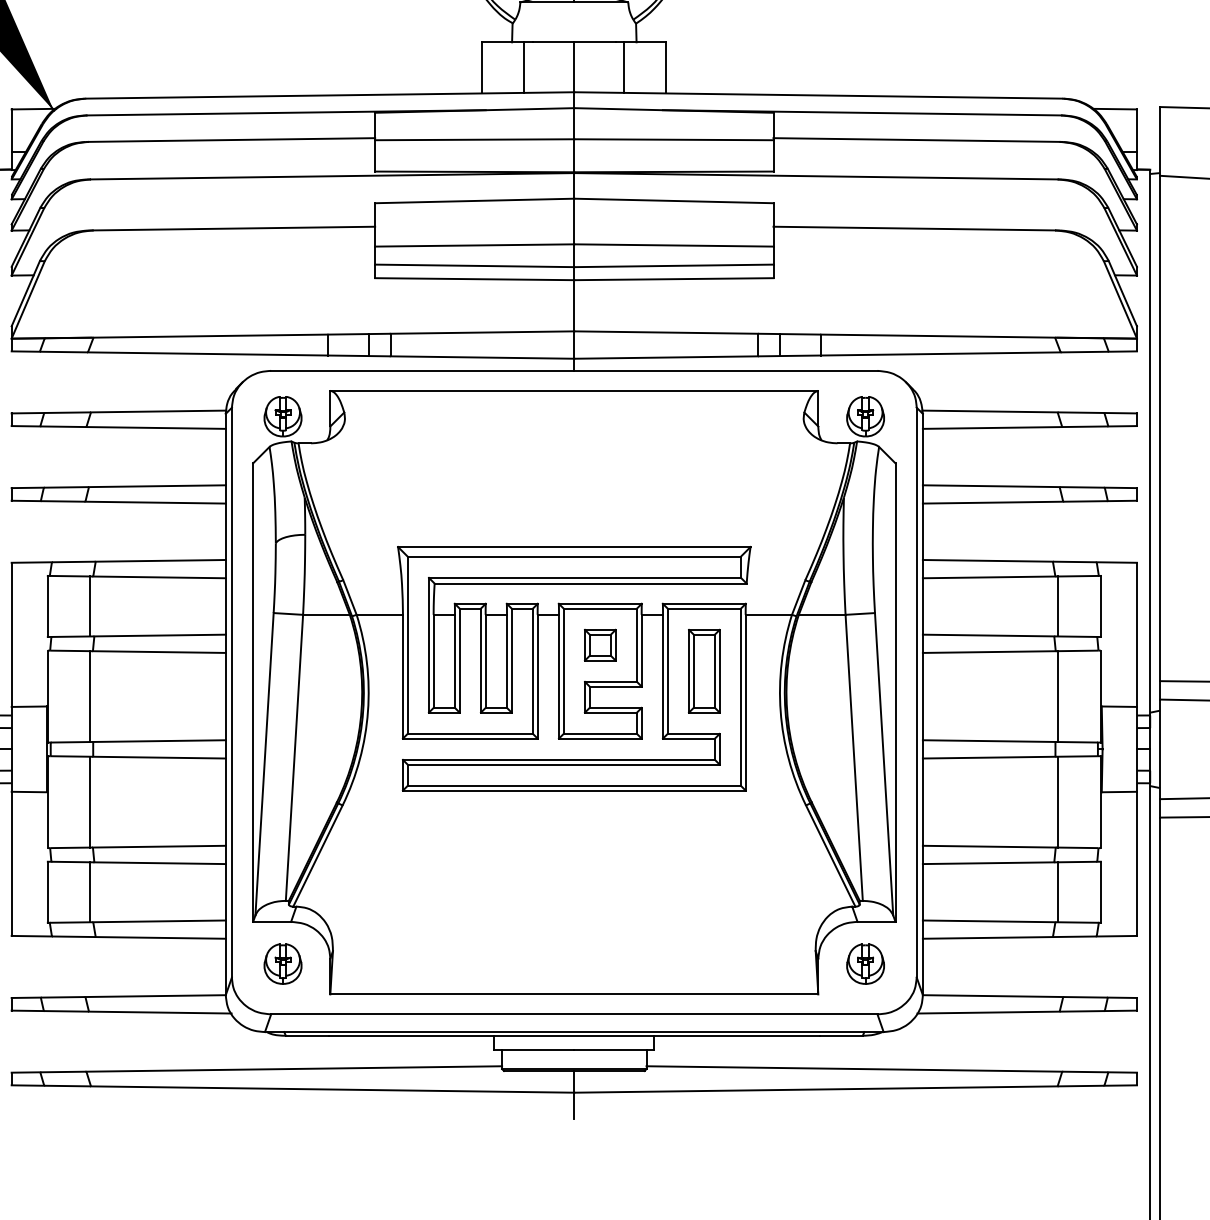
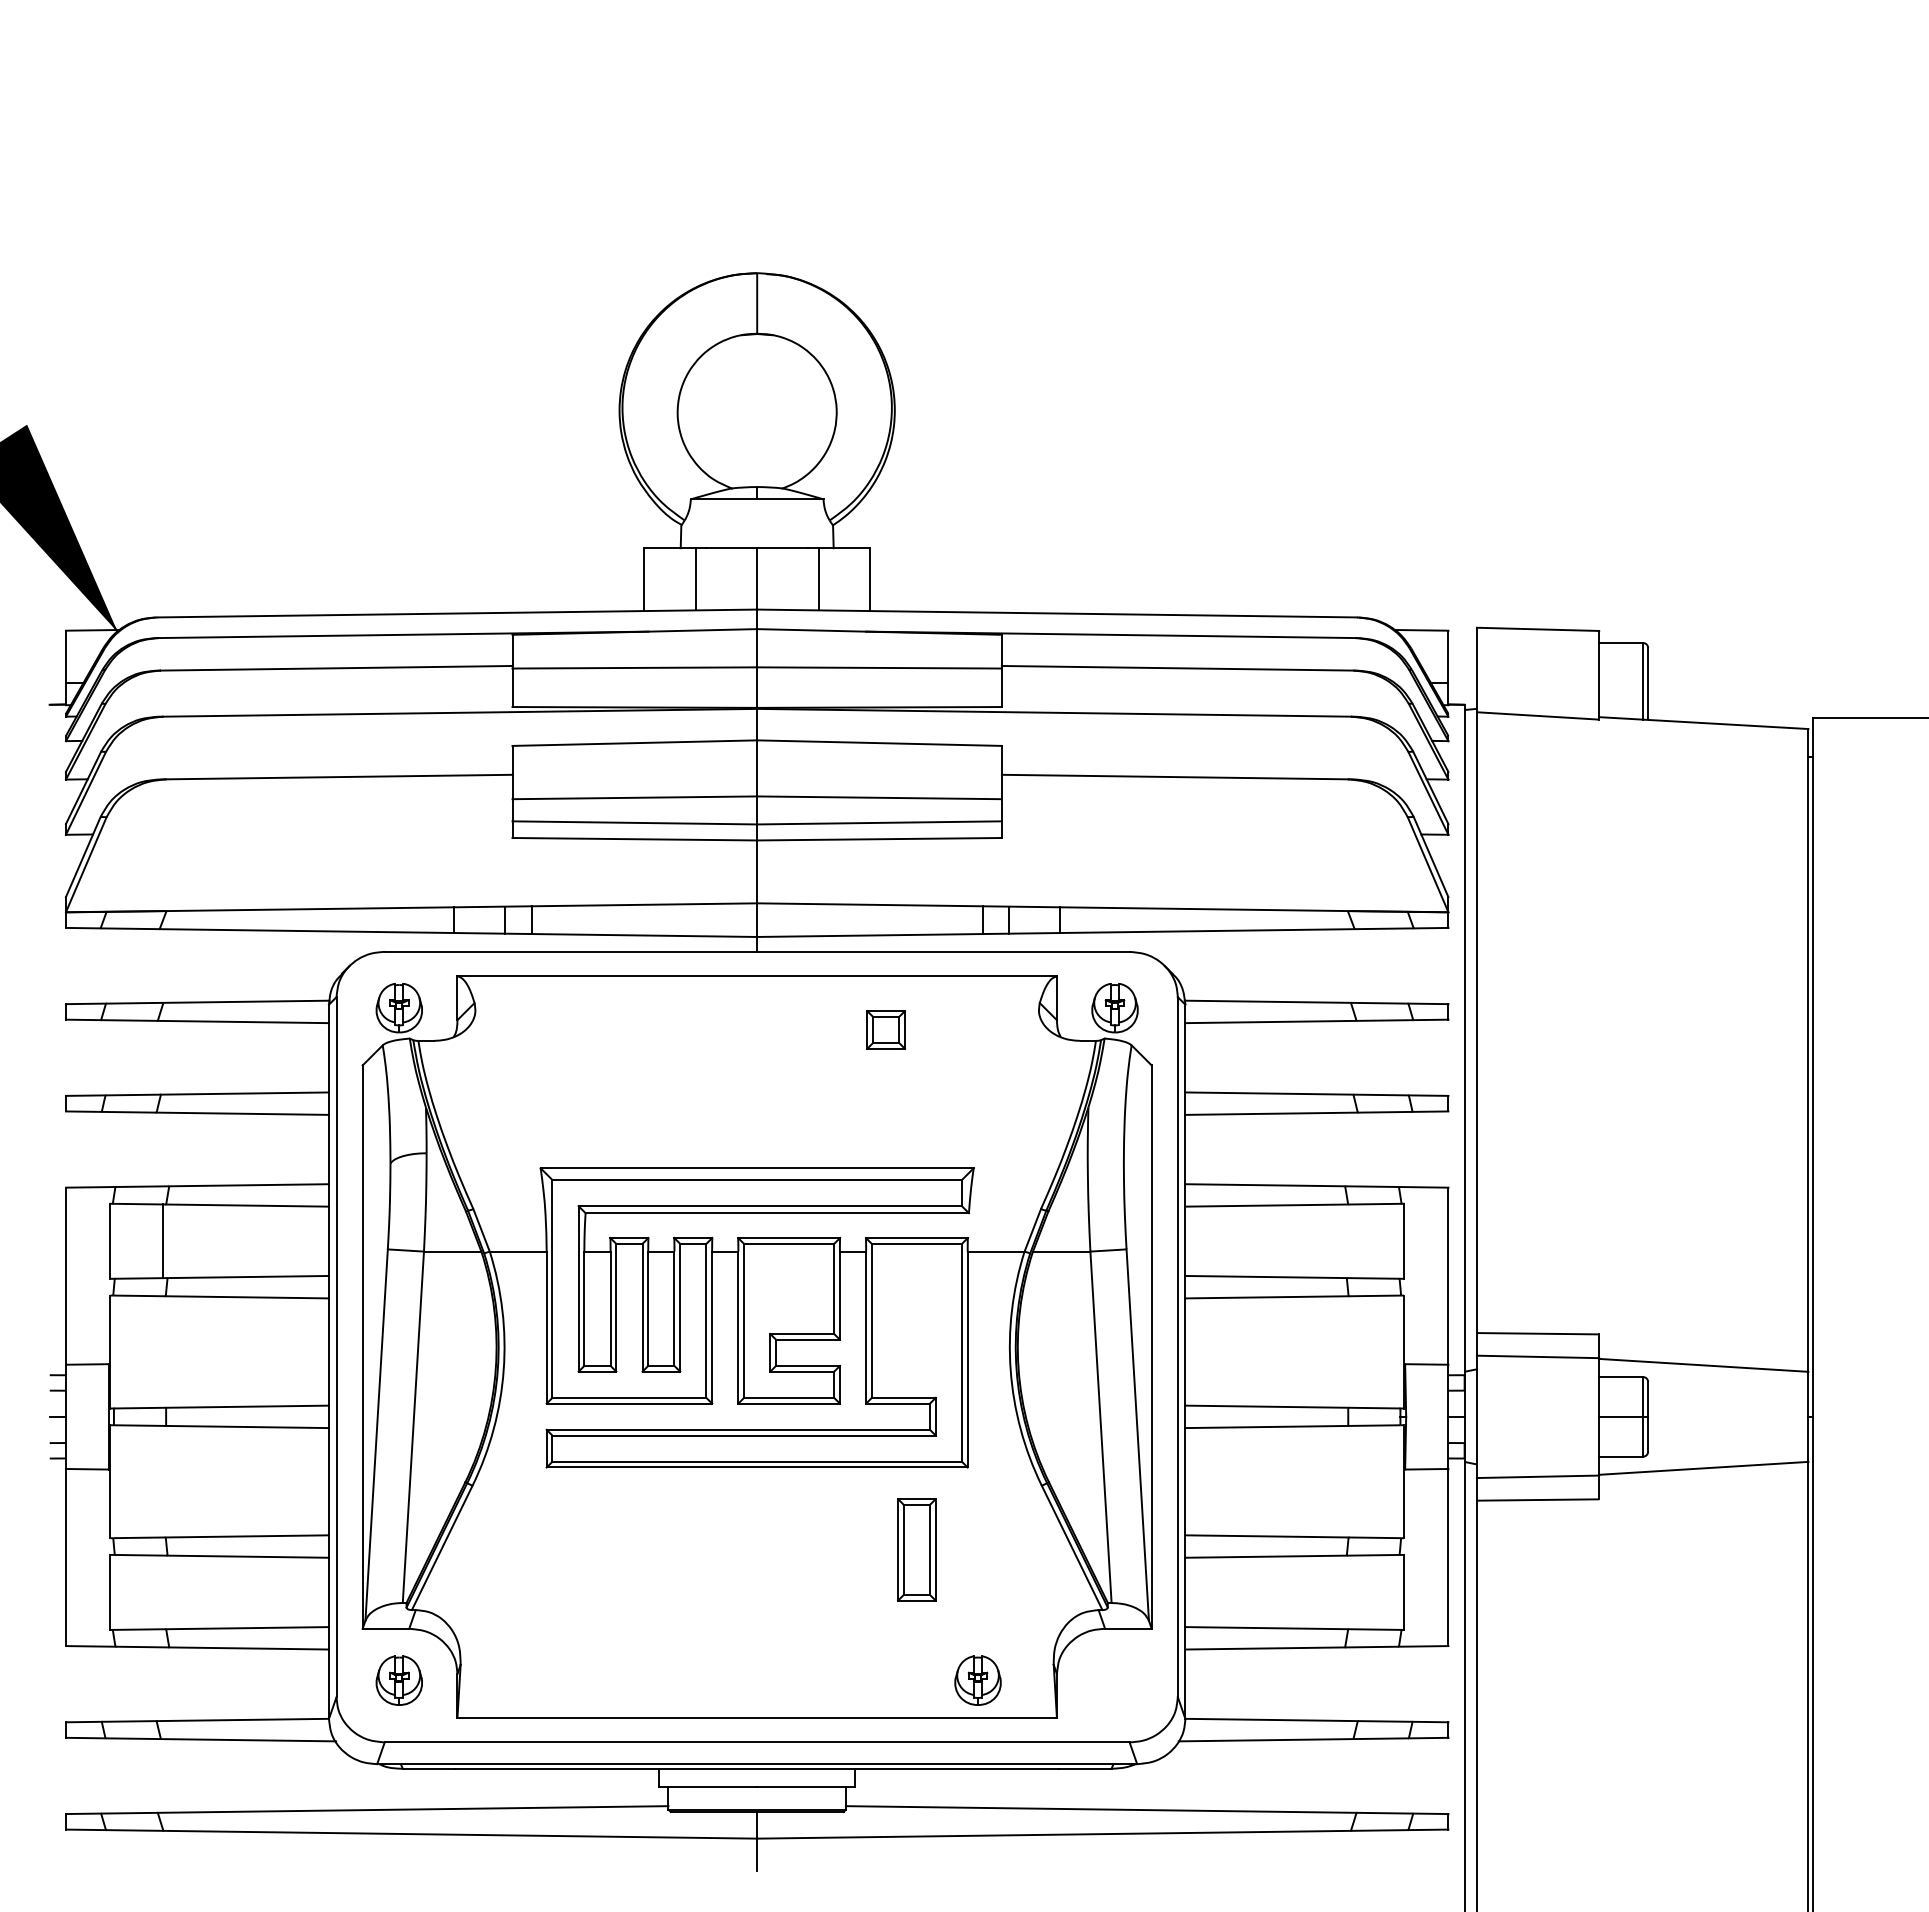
line: (1058, 606) -> (1351, 1241), removed
part: (599, 644) -> (885, 1029), moved
part: (704, 670) -> (916, 1549), moved
line: (90, 696) -> (162, 1351), removed
line: (1058, 696) -> (1351, 1351), removed
line: (90, 801) -> (162, 1481), removed
line: (1058, 801) -> (1351, 1481), removed
line: (90, 892) -> (162, 1592), removed
line: (1058, 892) -> (1351, 1592), removed
part: (865, 963) -> (977, 1680), moved

